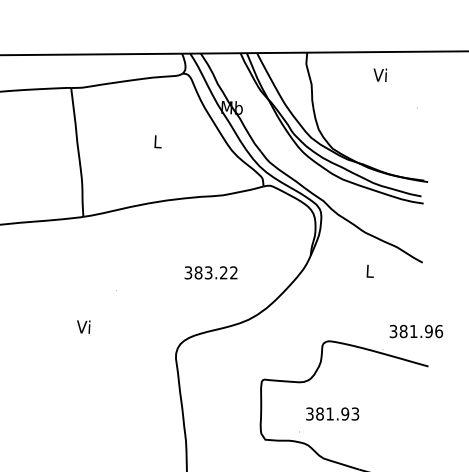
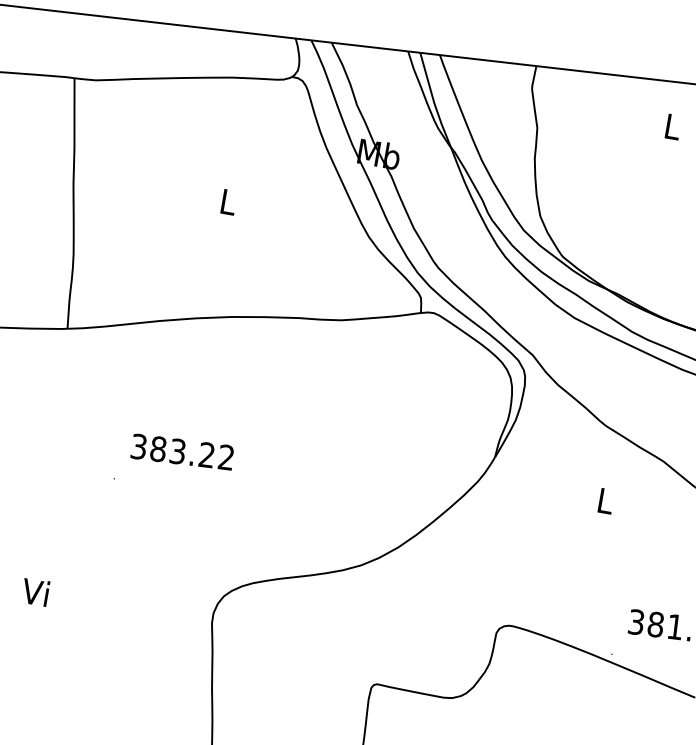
text: (380, 74) -> (672, 125), Vi -> L
text: (210, 272) -> (181, 451), moved
text: (83, 326) -> (35, 591), moved

